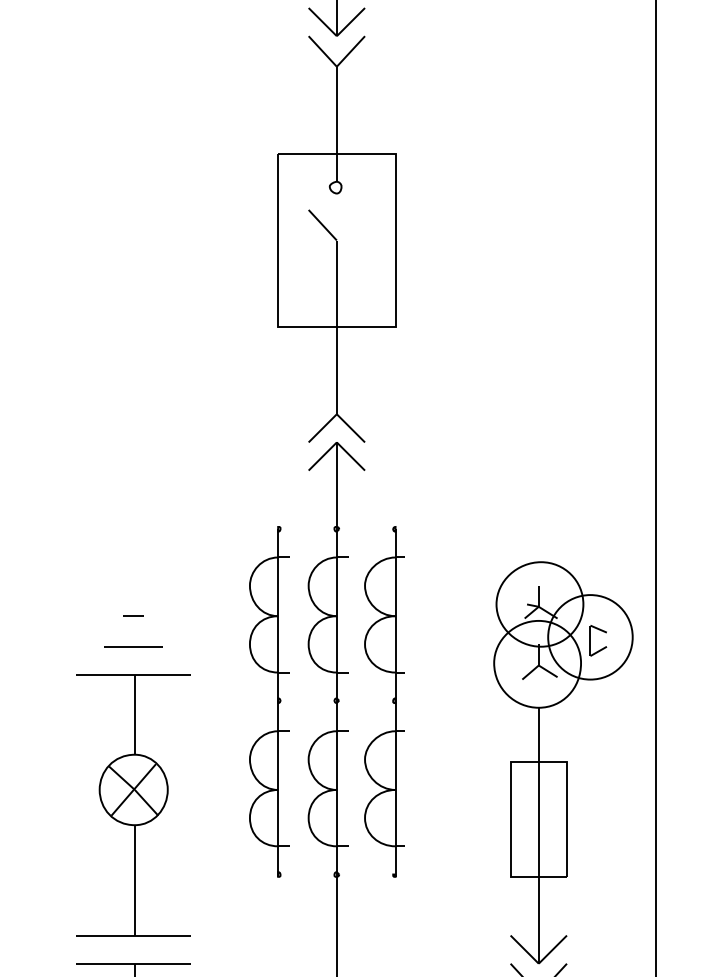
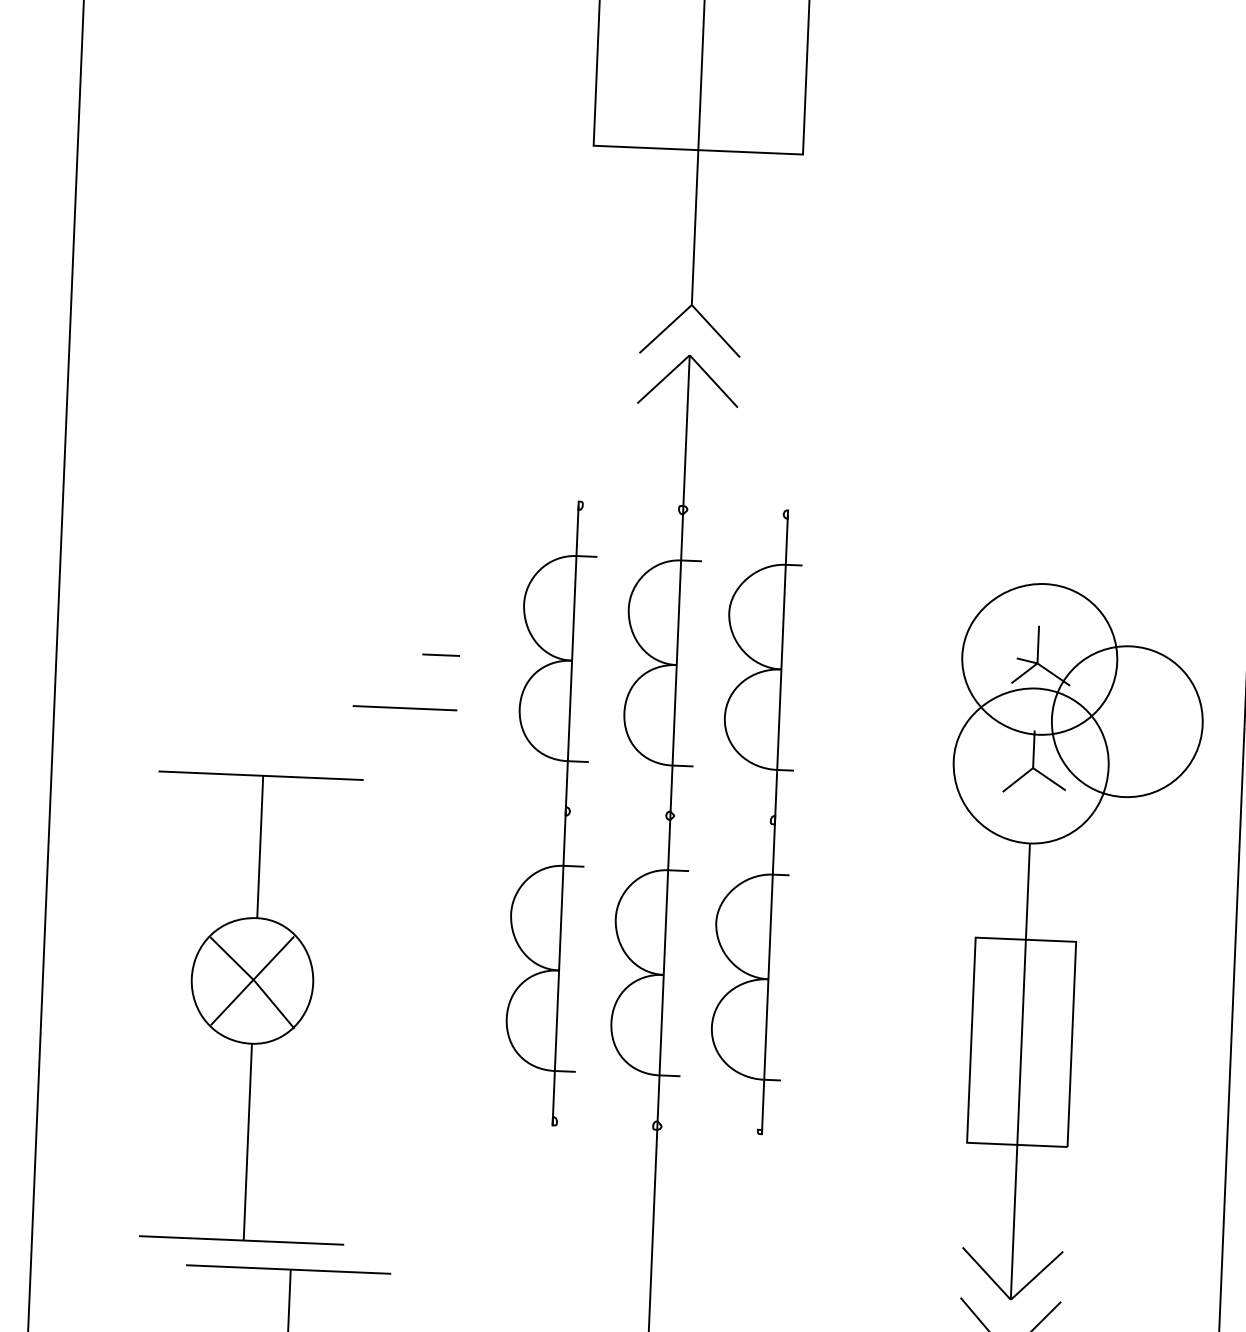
line: (133, 615) -> (440, 653), moved
part: (590, 640) -> (1127, 727), removed
line: (133, 646) -> (404, 707), moved
part: (133, 805) -> (250, 1008), moved

